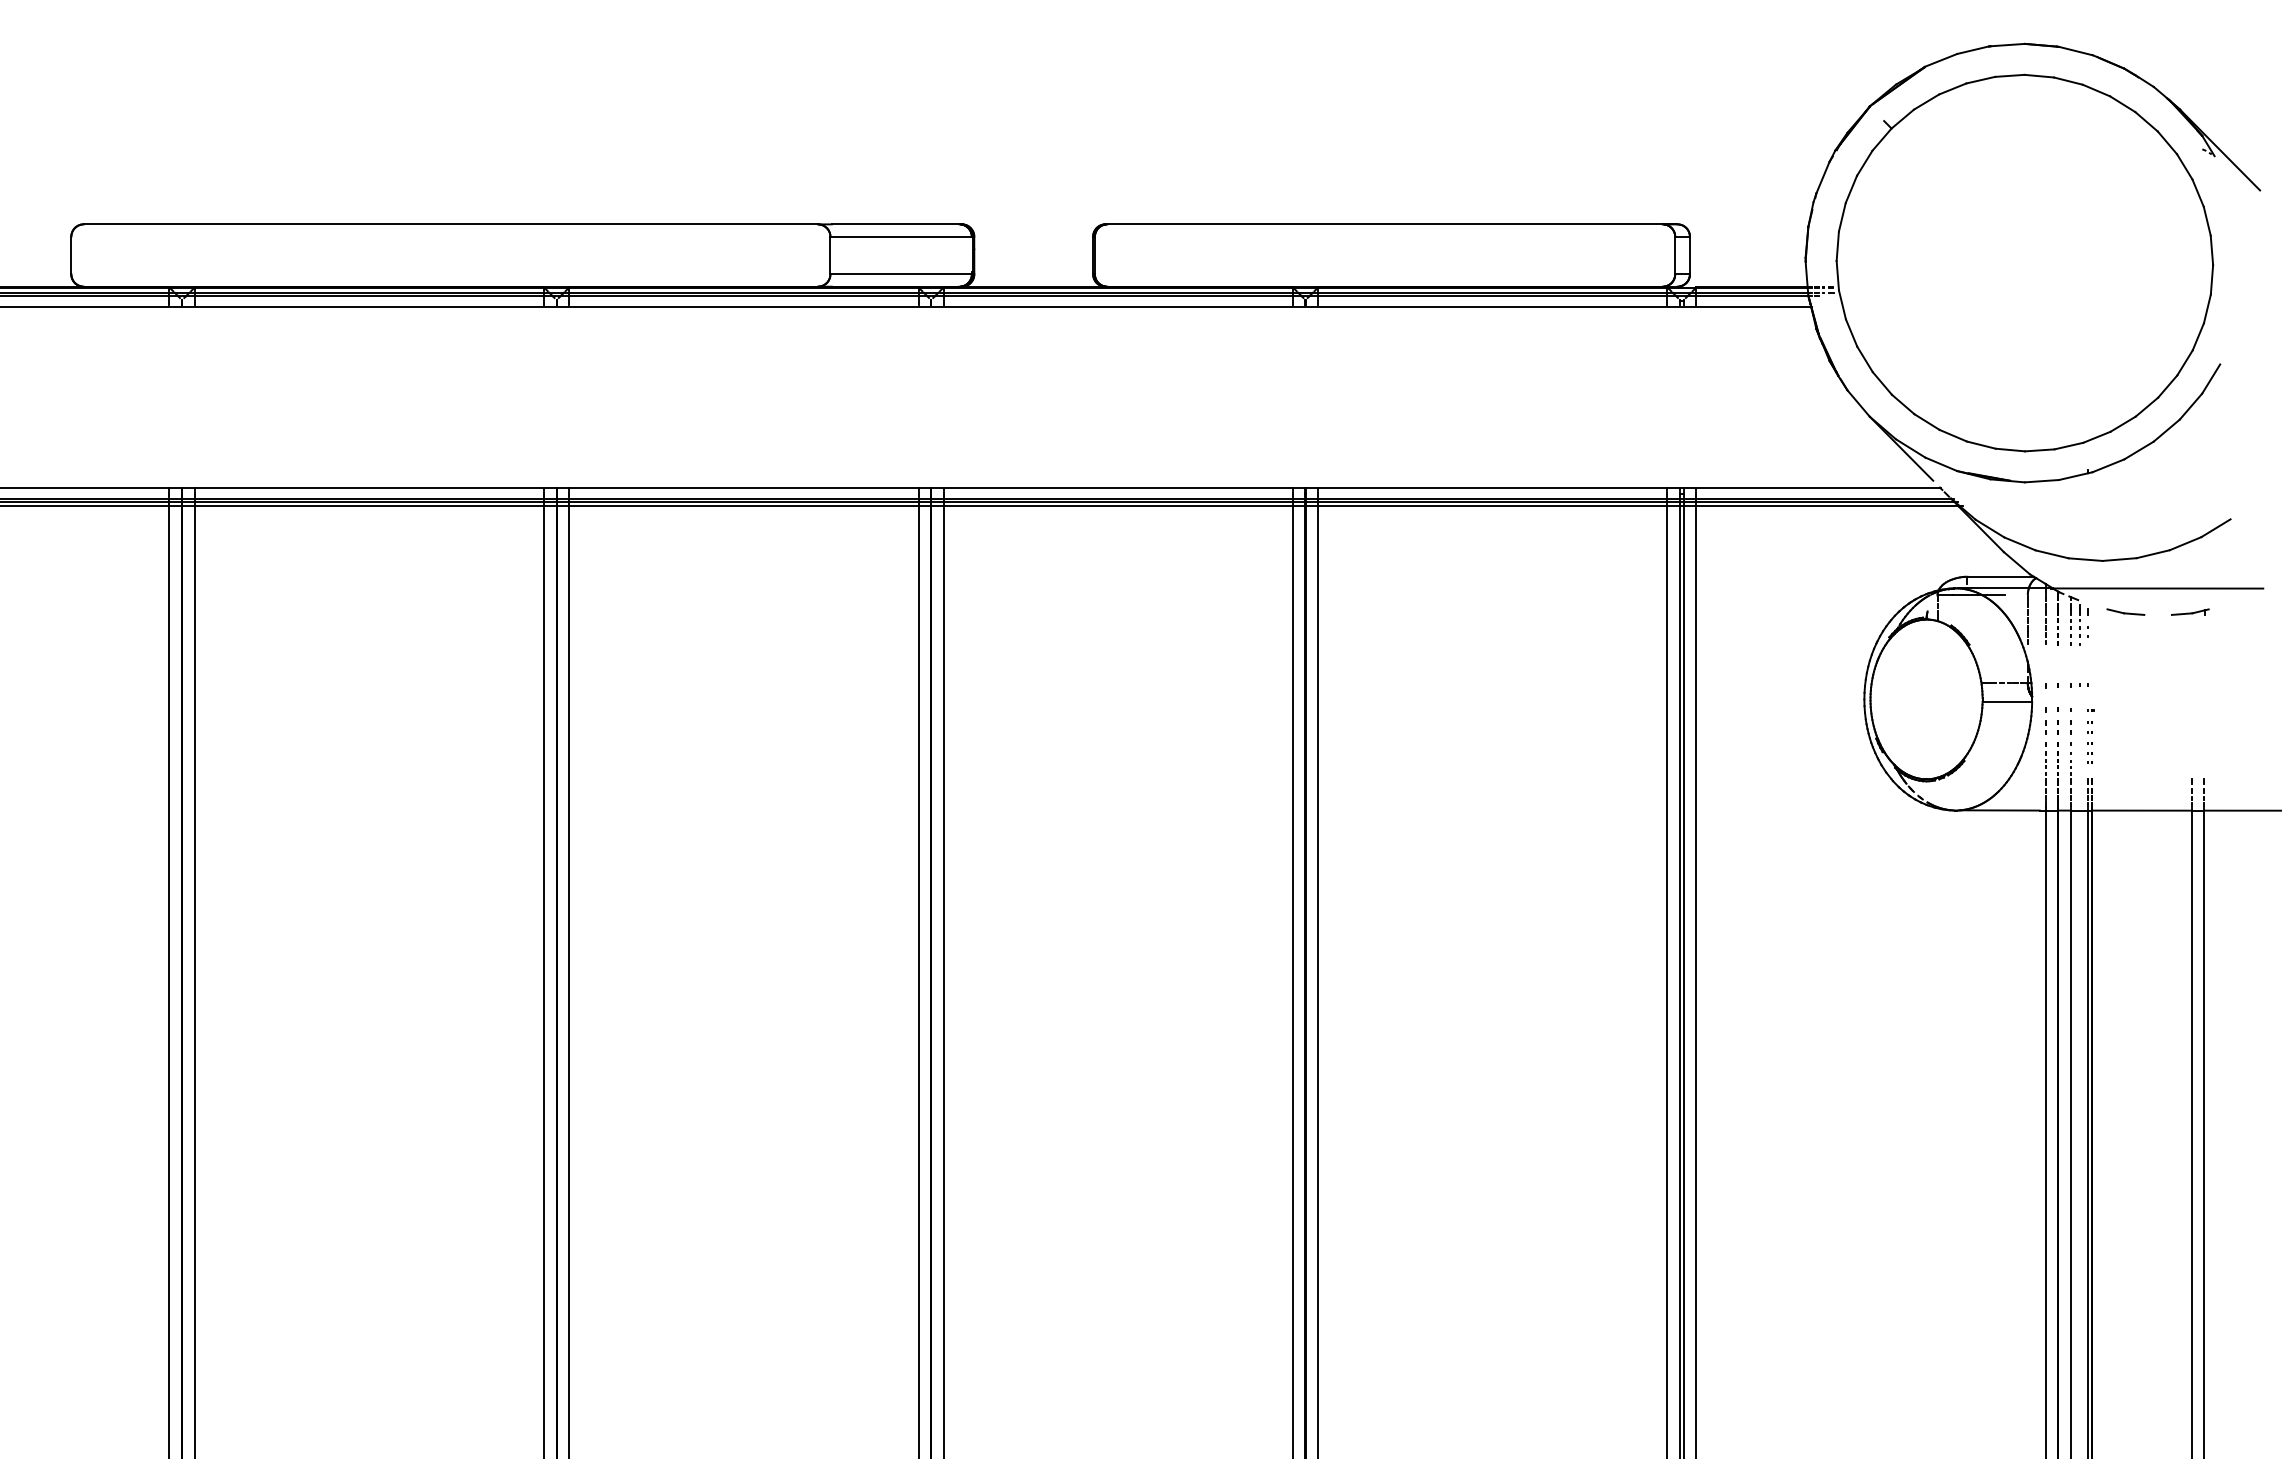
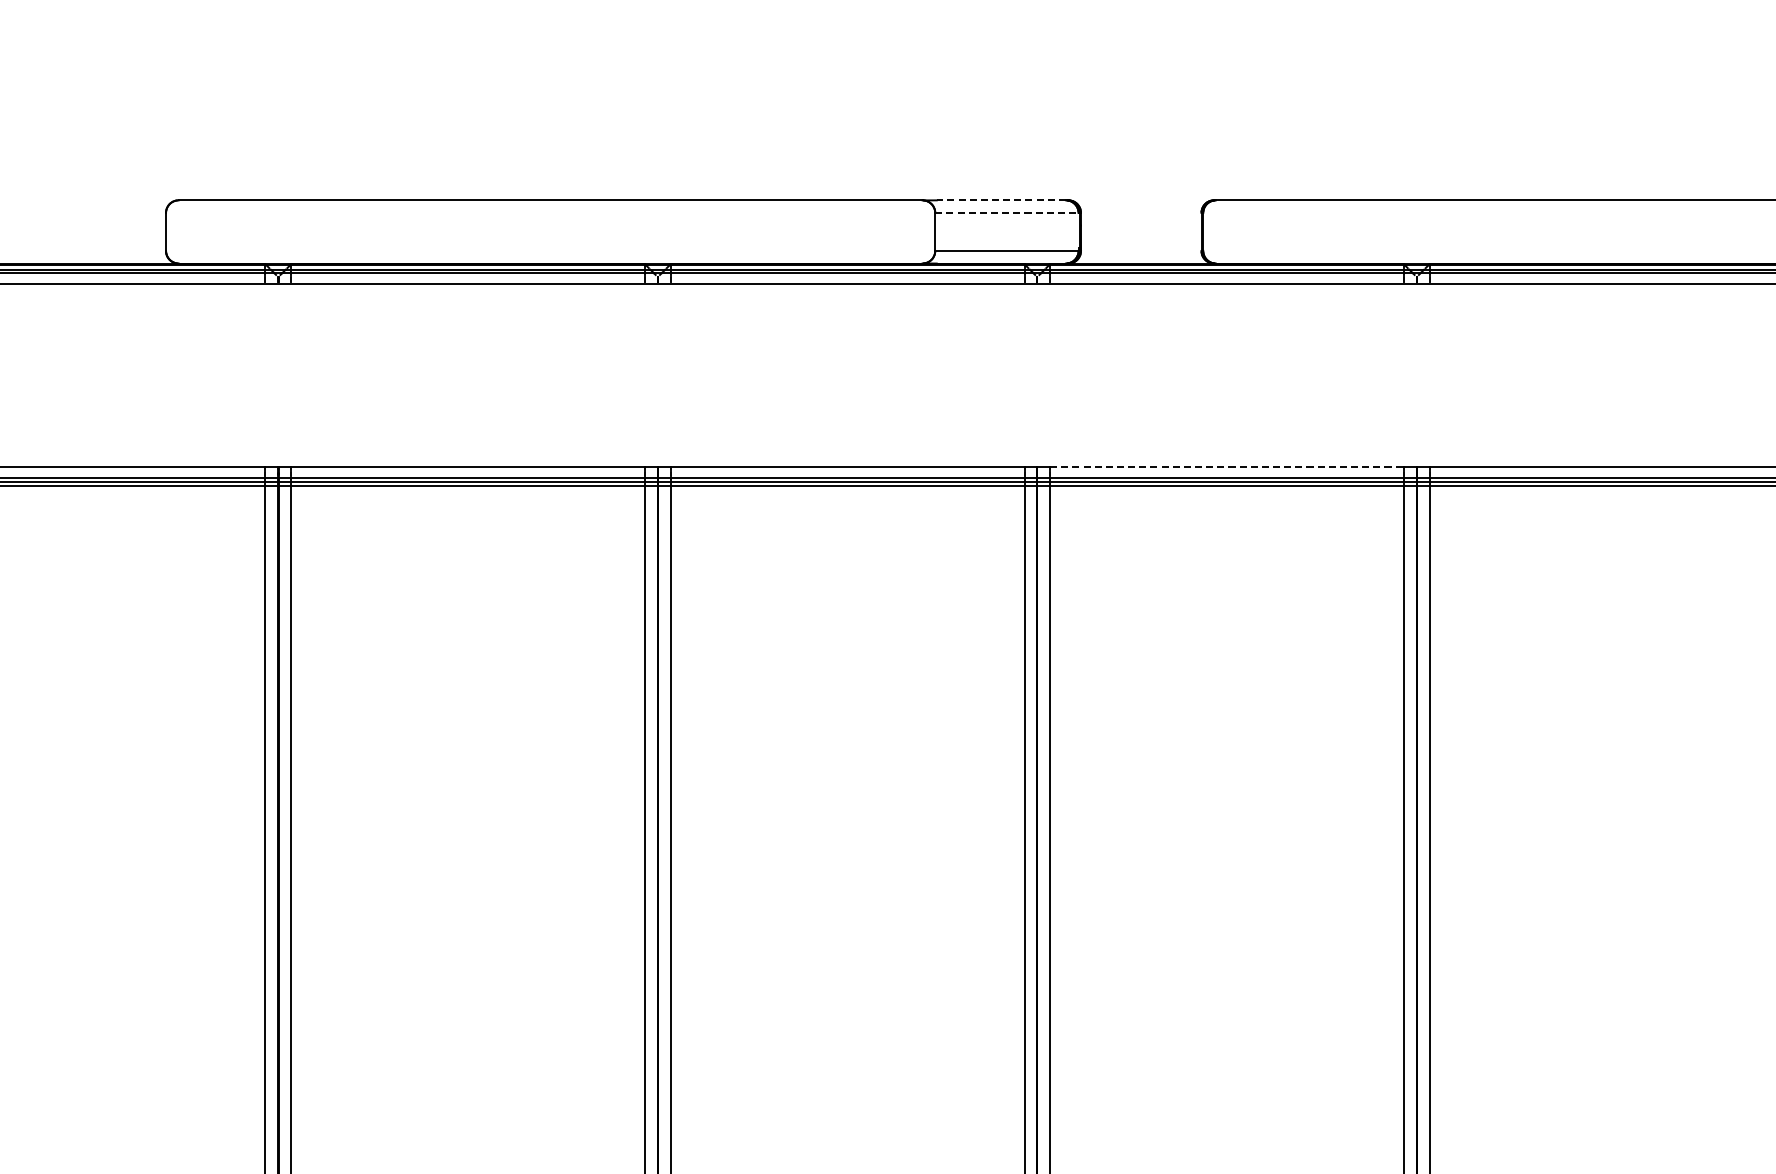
line: (895, 224) -> (1001, 200), solid -> dashed
line: (901, 236) -> (1007, 212), solid -> dashed
line: (1118, 487) -> (1227, 466), solid -> dashed

